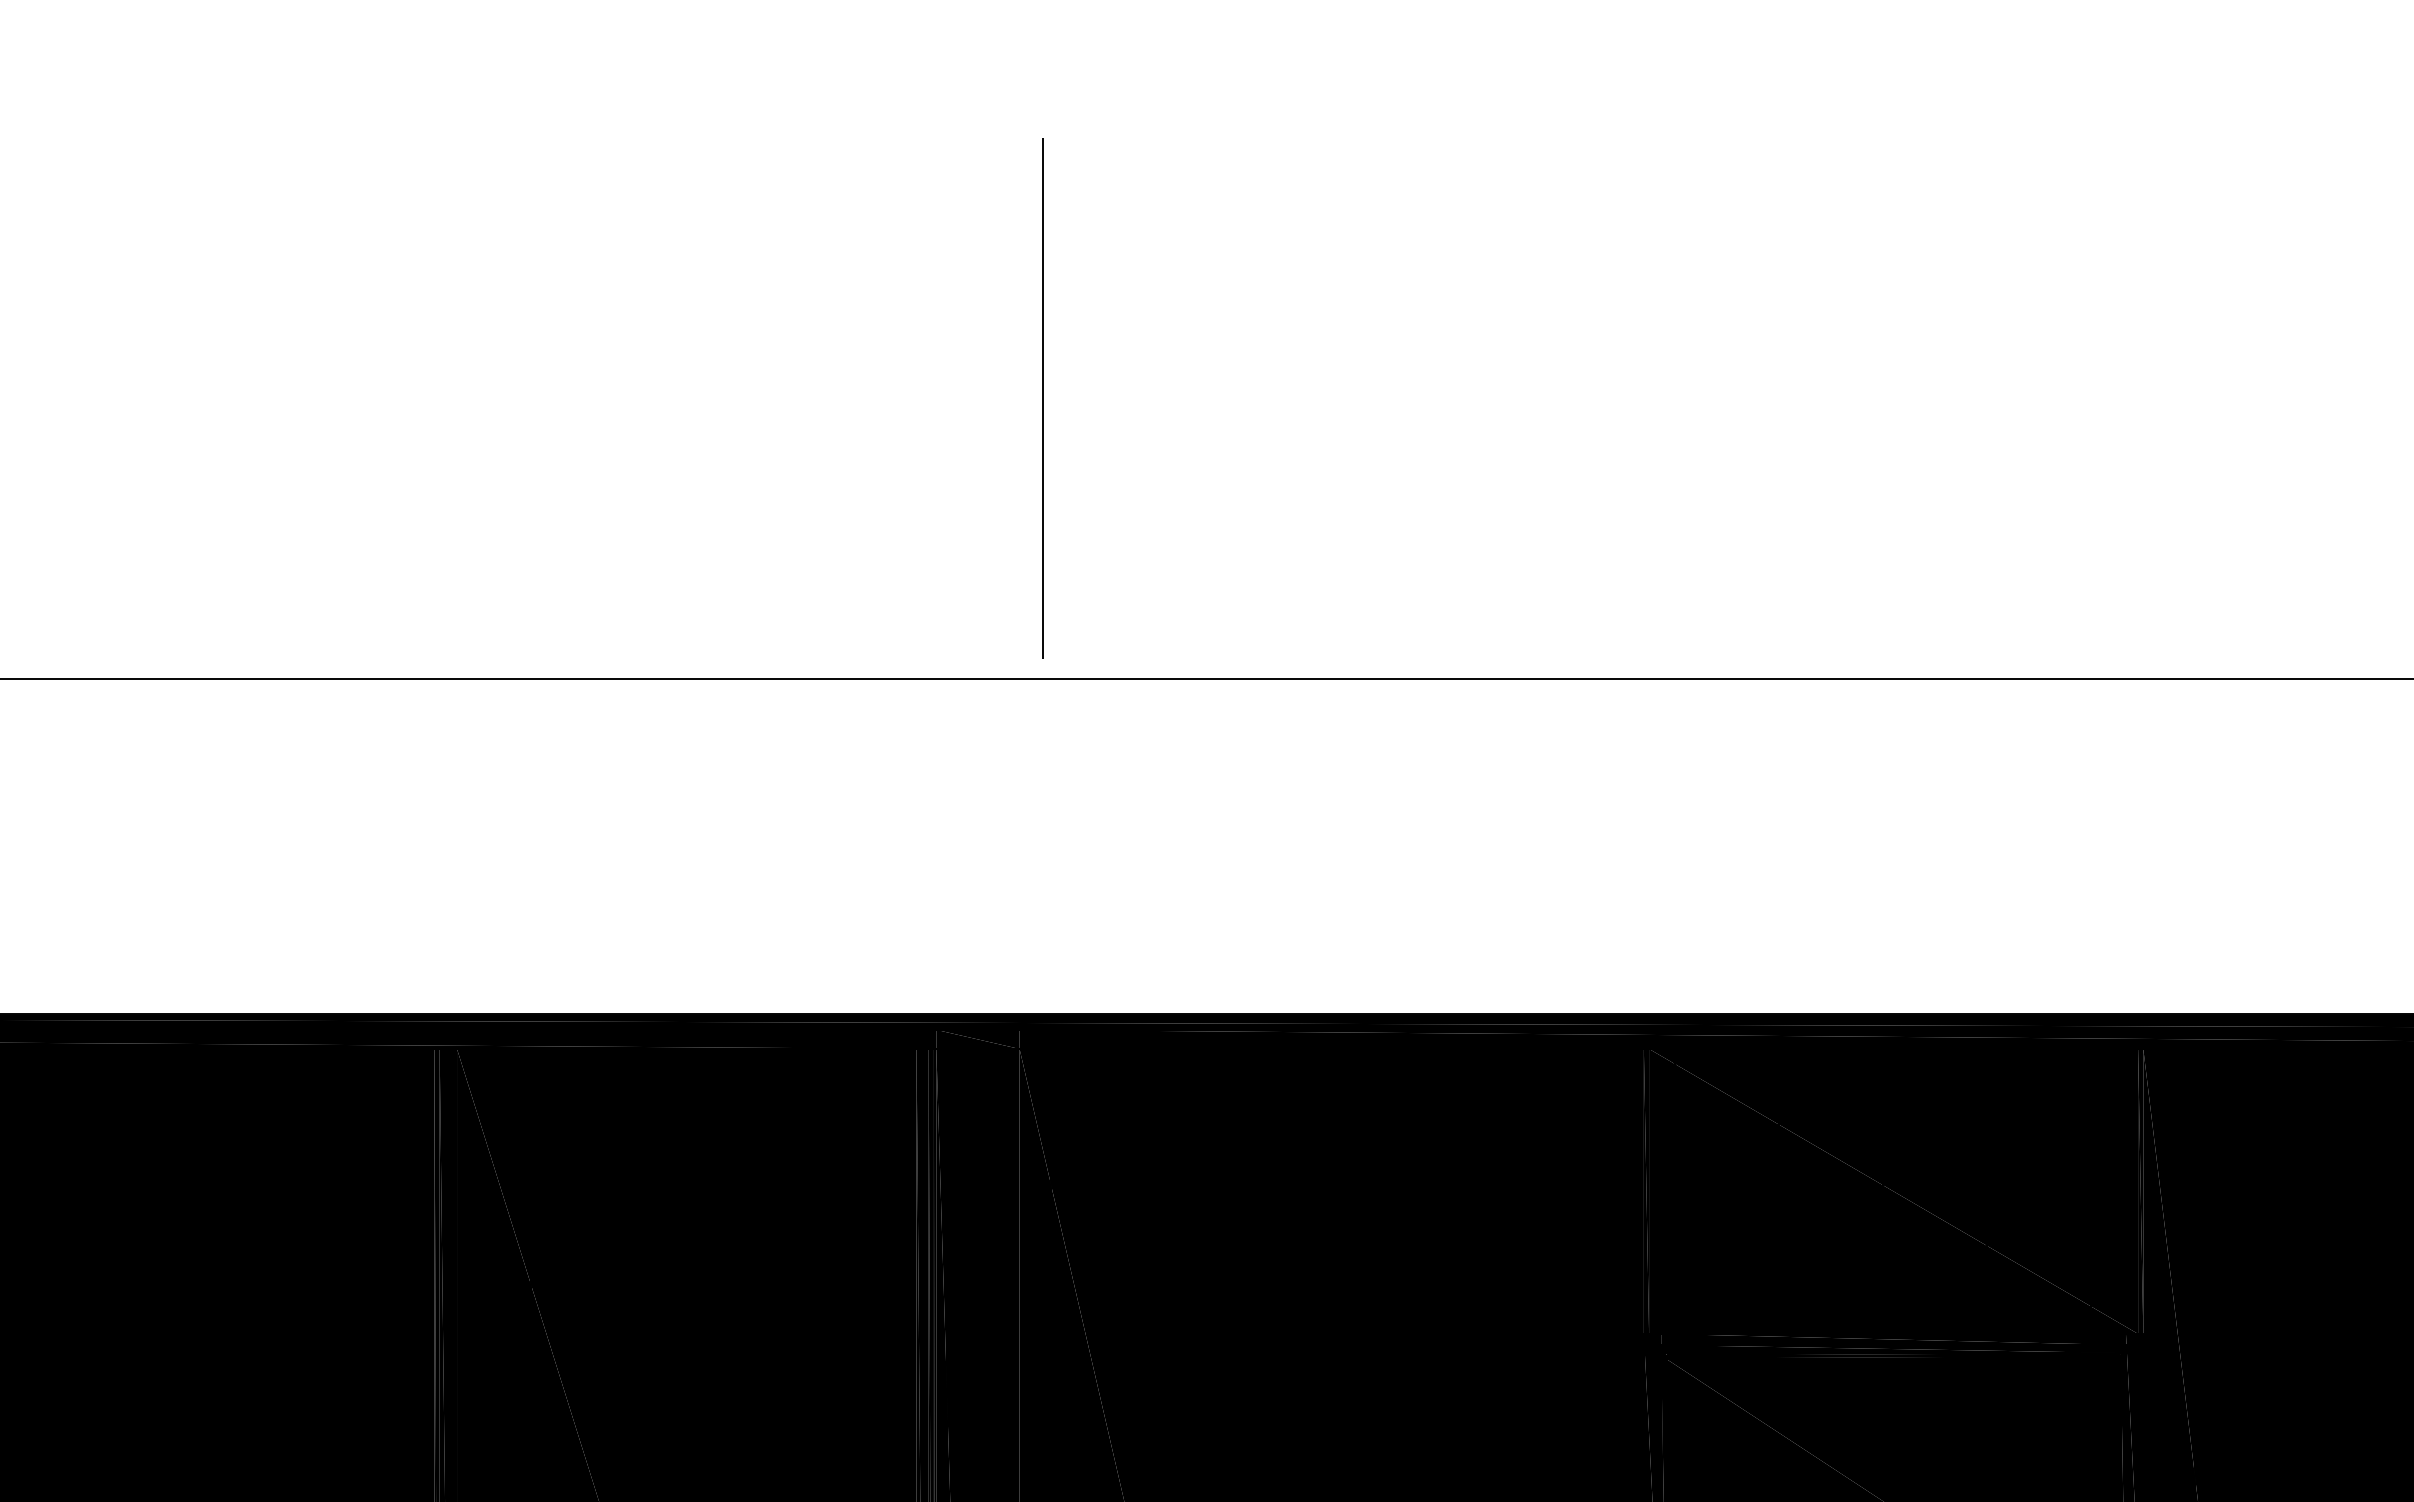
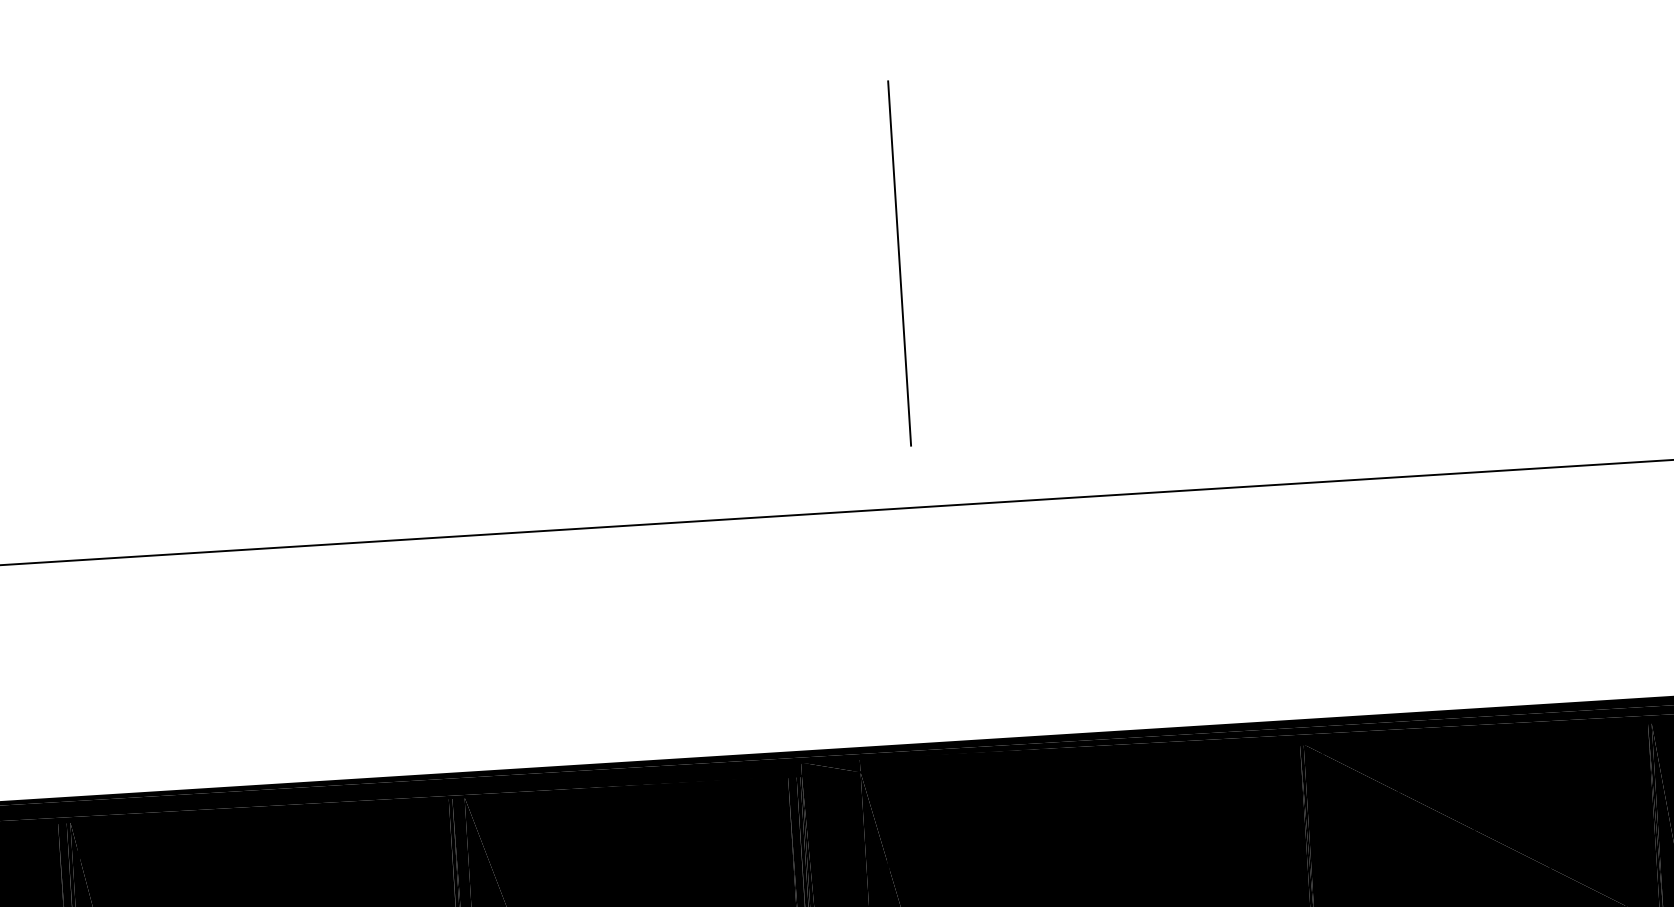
line: (1042, 398) -> (899, 263), moved

